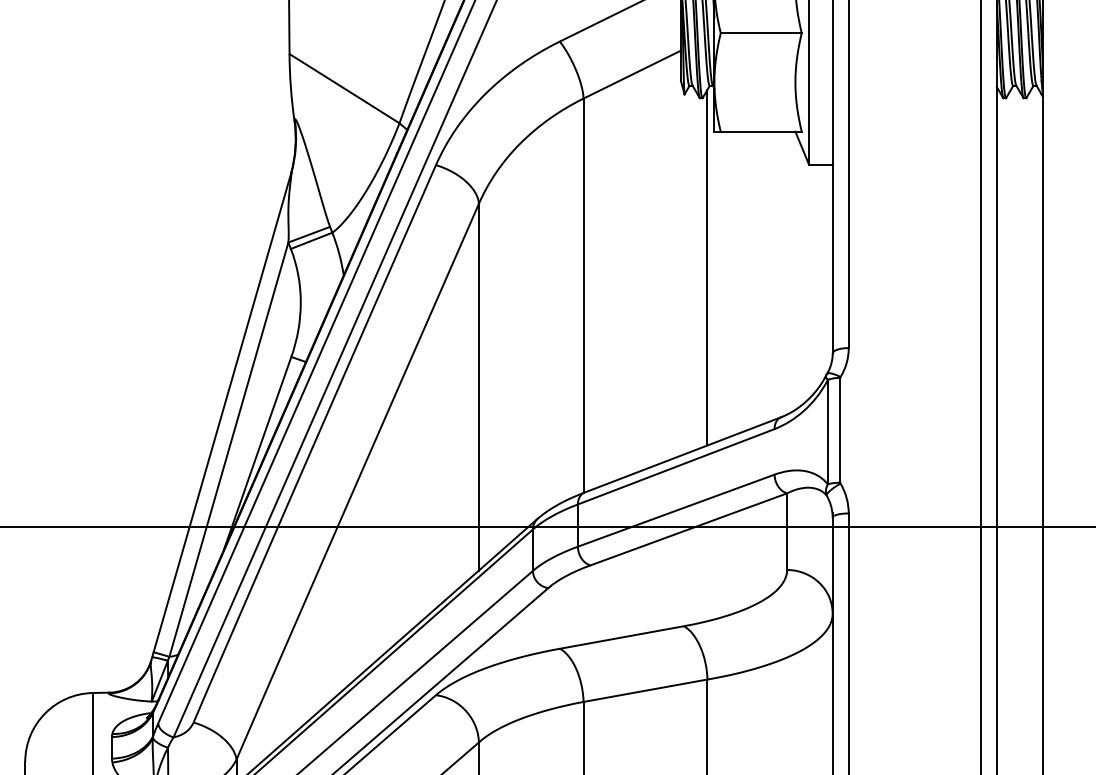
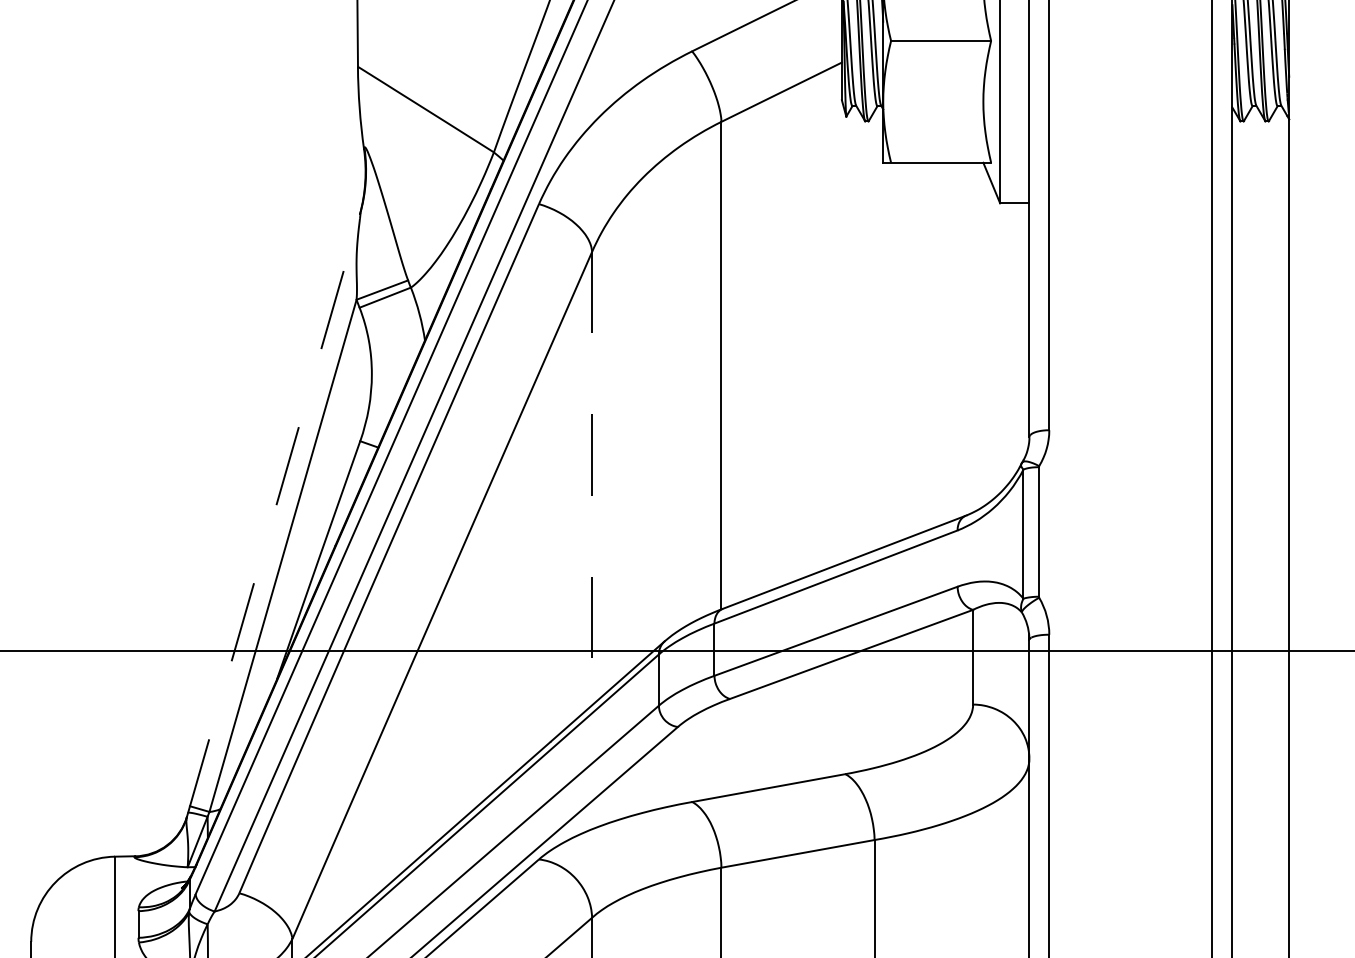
line: (707, 267) -> (874, 330), removed
line: (479, 387) -> (592, 478), solid -> dashed
line: (221, 417) -> (273, 515), solid -> dashed

